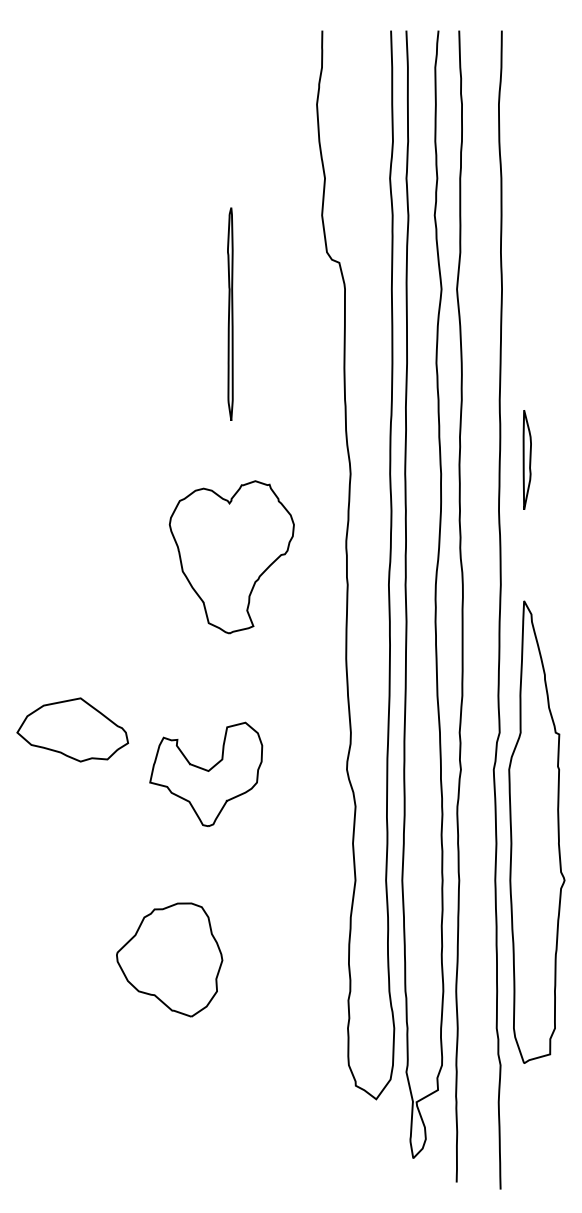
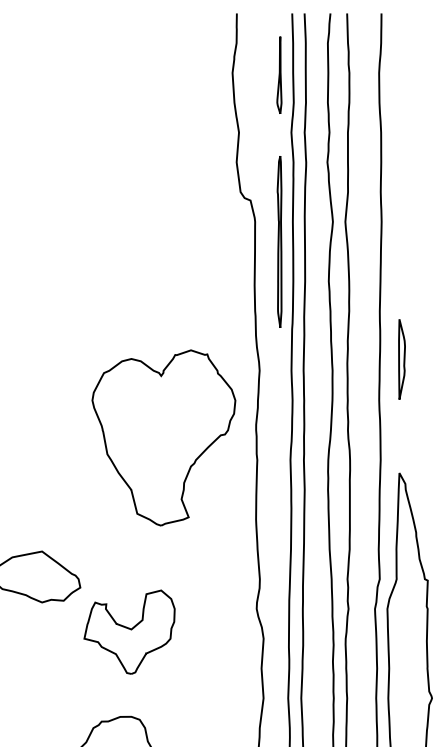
part: (374, 107) -> (278, 75), added
part: (230, 313) -> (279, 241), moved
part: (231, 556) -> (163, 437), size x1.43
part: (206, 774) -> (129, 632), moved

